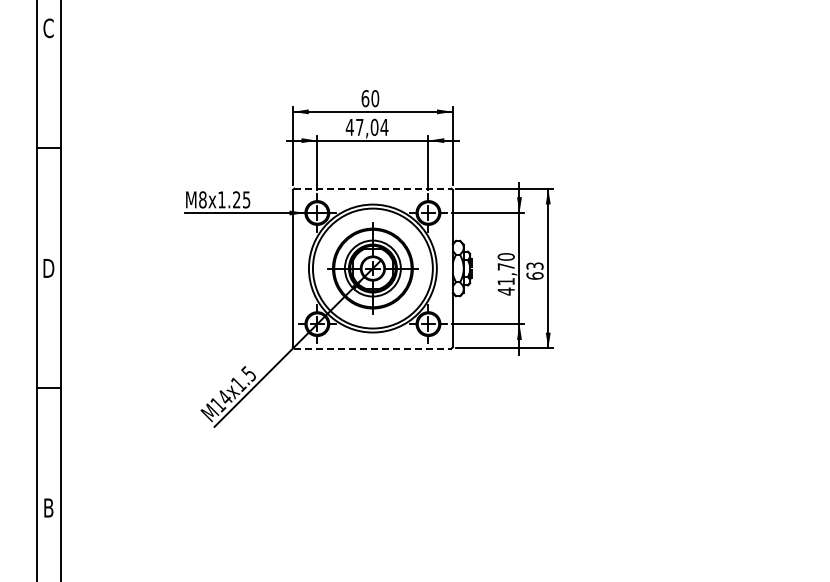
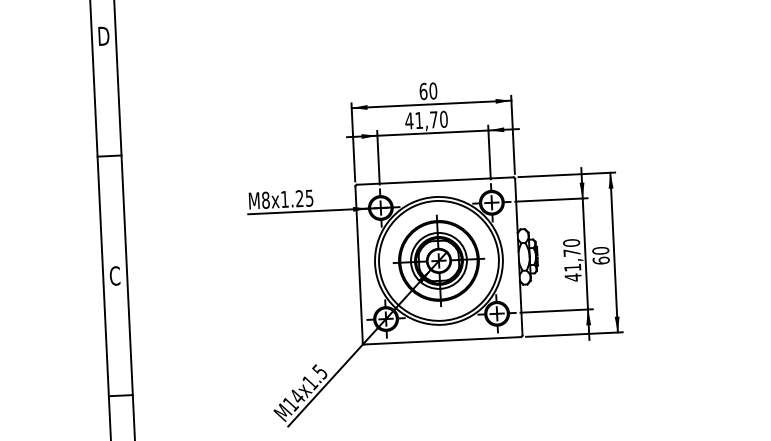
text: (48, 28) -> (103, 36), C -> D
text: (372, 126) -> (431, 119), 47,04 -> 41,70
line: (372, 188) -> (434, 180), dashed -> solid
text: (534, 265) -> (600, 250), 63 -> 60
text: (48, 268) -> (114, 276), D -> C
line: (372, 348) -> (442, 340), dashed -> solid

